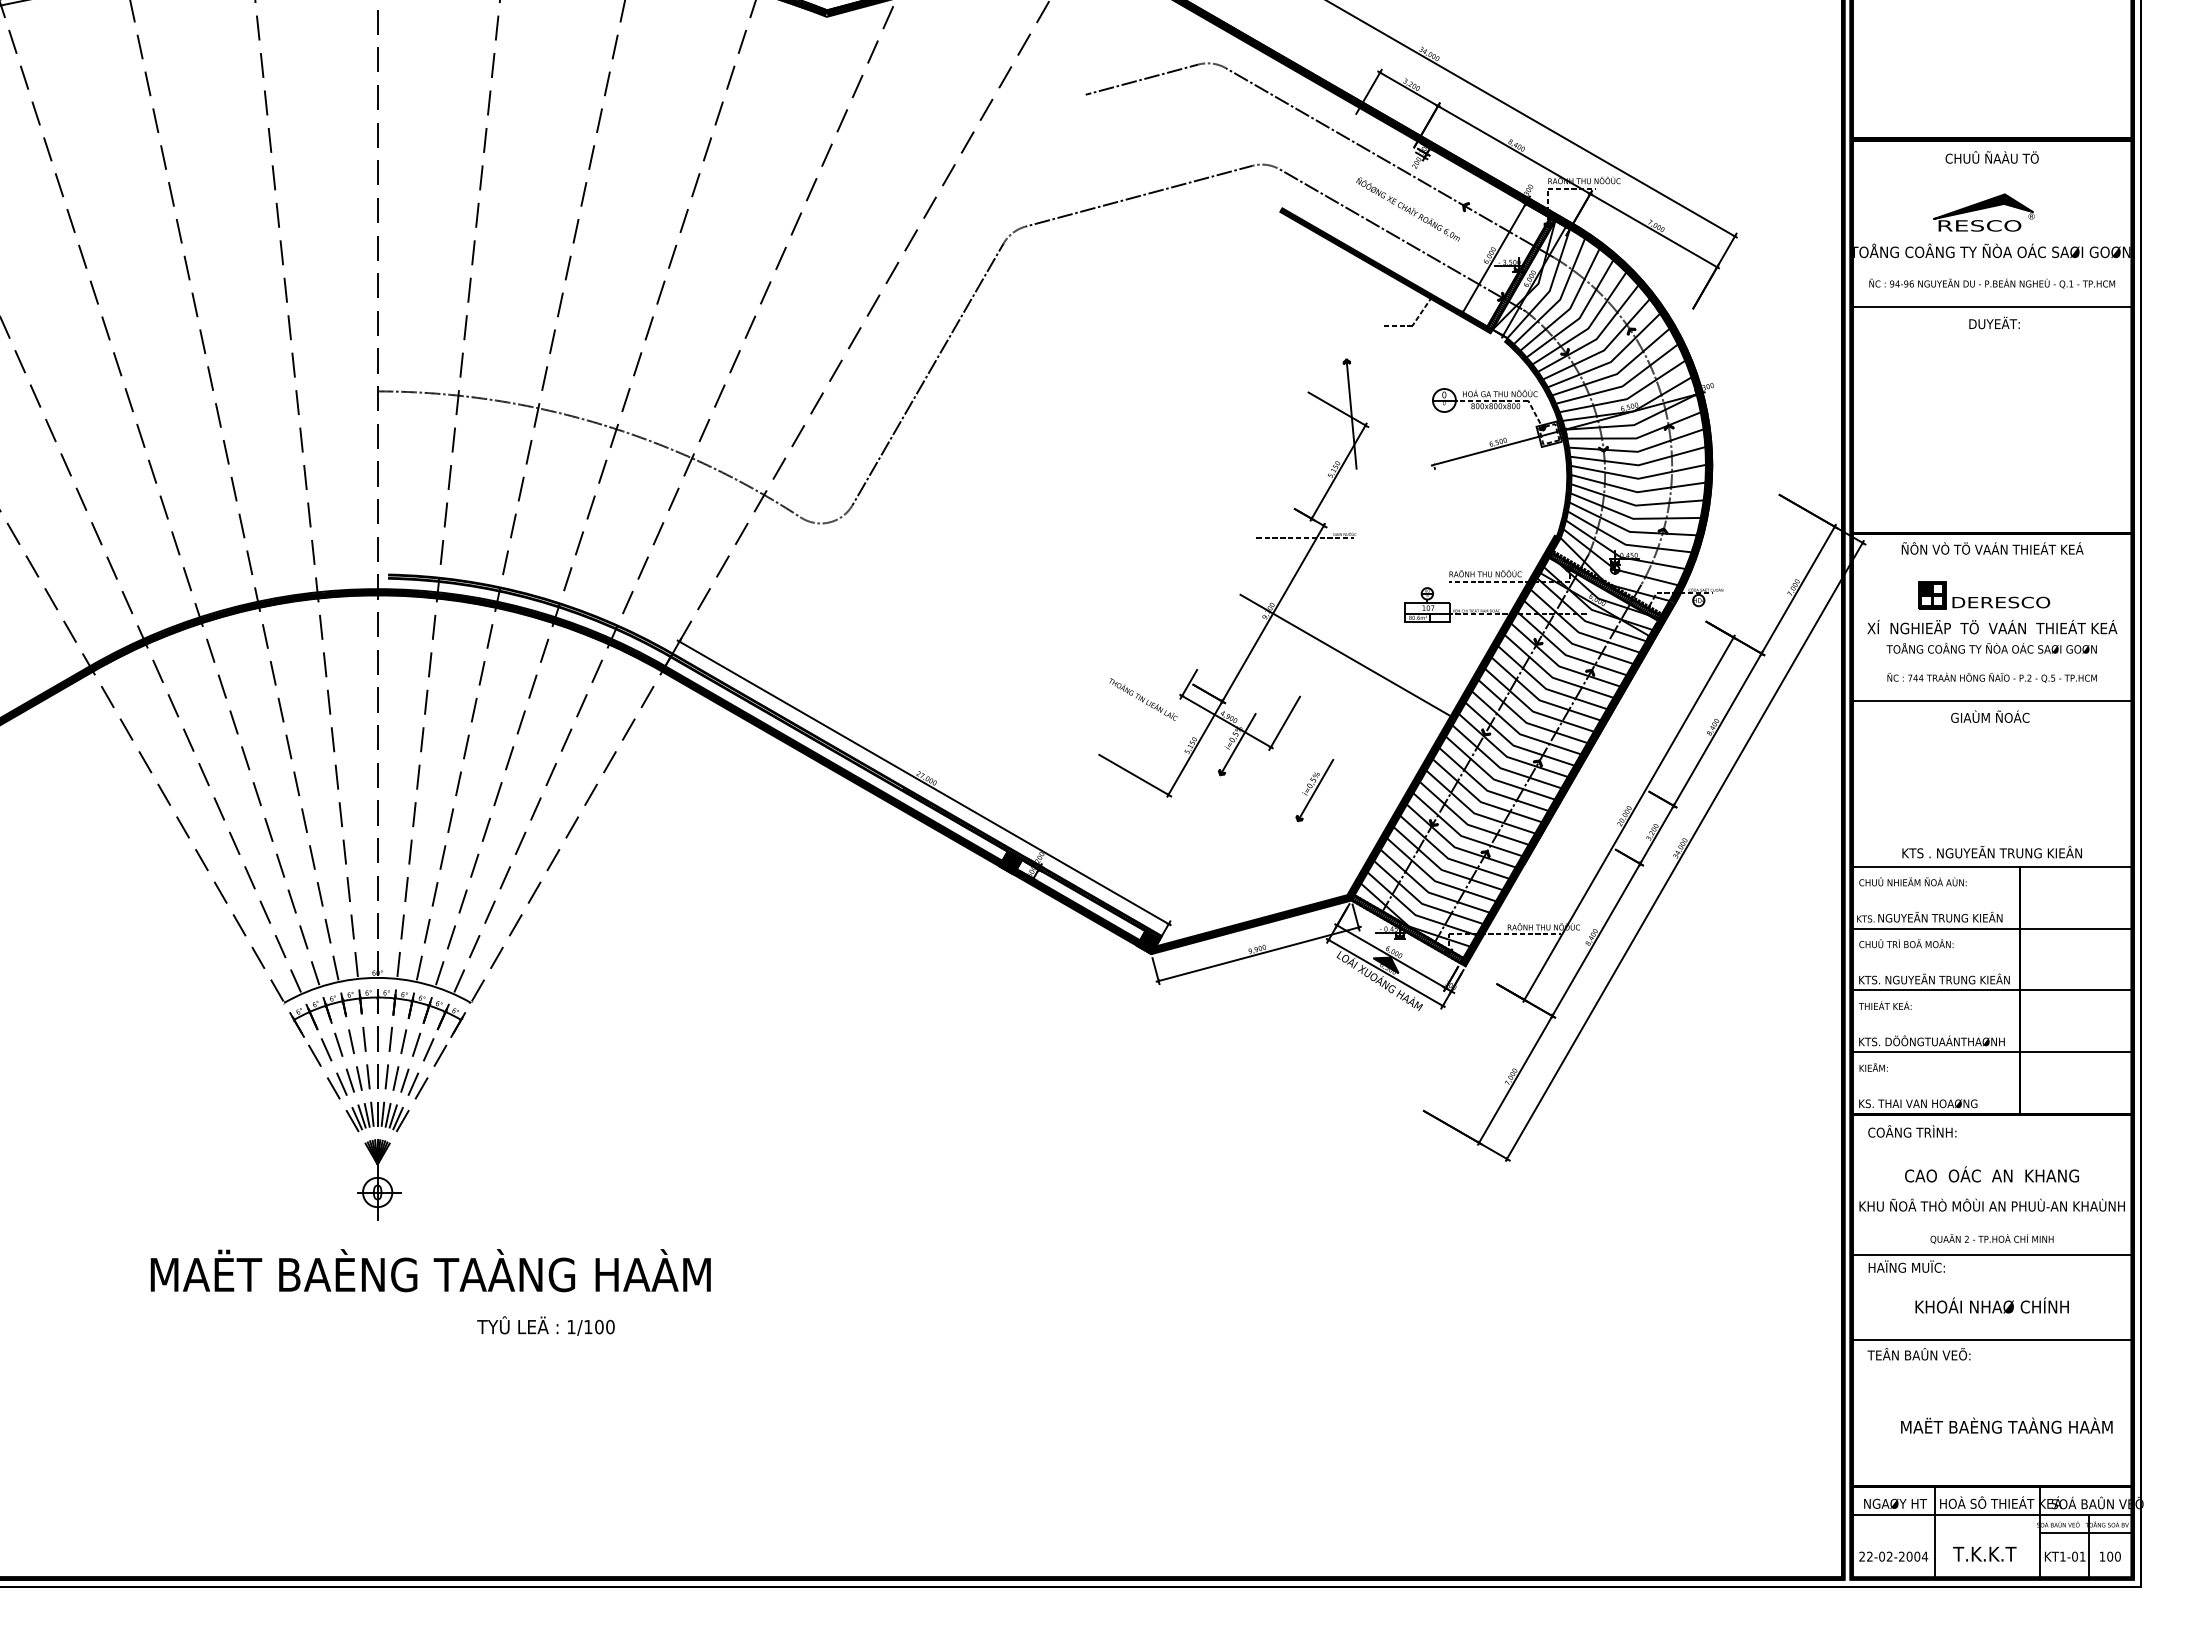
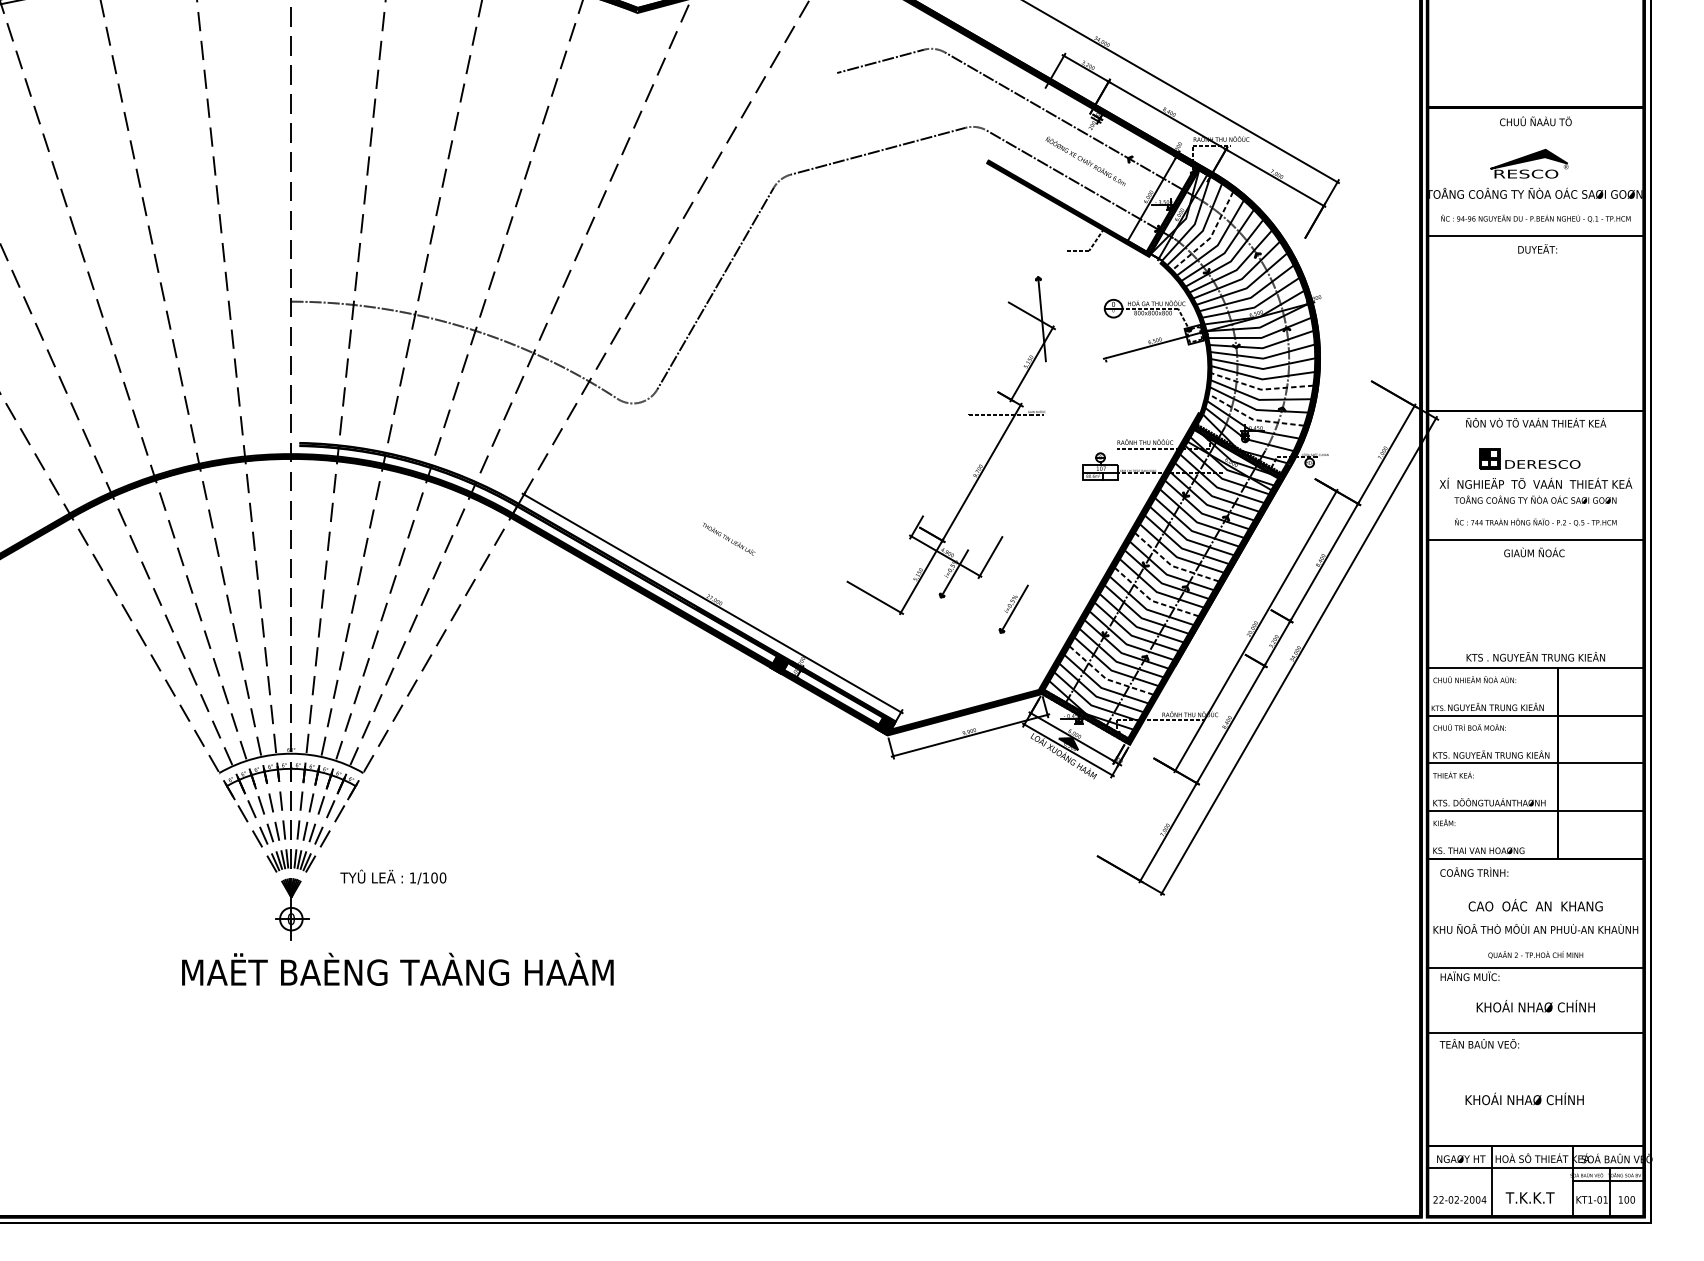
line: (1570, 308) -> (1210, 237), solid -> dashed
line: (1635, 505) -> (1260, 389), solid -> dashed
line: (1625, 544) -> (1253, 419), solid -> dashed
line: (1345, 655) -> (1037, 505), removed
text: (1143, 699) -> (729, 539), moved
line: (1519, 734) -> (1171, 566), solid -> dashed
line: (1493, 779) -> (1151, 600), solid -> dashed
line: (1435, 881) -> (1106, 679), solid -> dashed
text: (430, 1270) -> (397, 969), moved
text: (545, 1325) -> (392, 876), moved
text: (2007, 1425) -> (1547, 1098), MAËT BAÈNG TAÀNG HAÀM -> KHOÁI NHAØ CHÍNH

